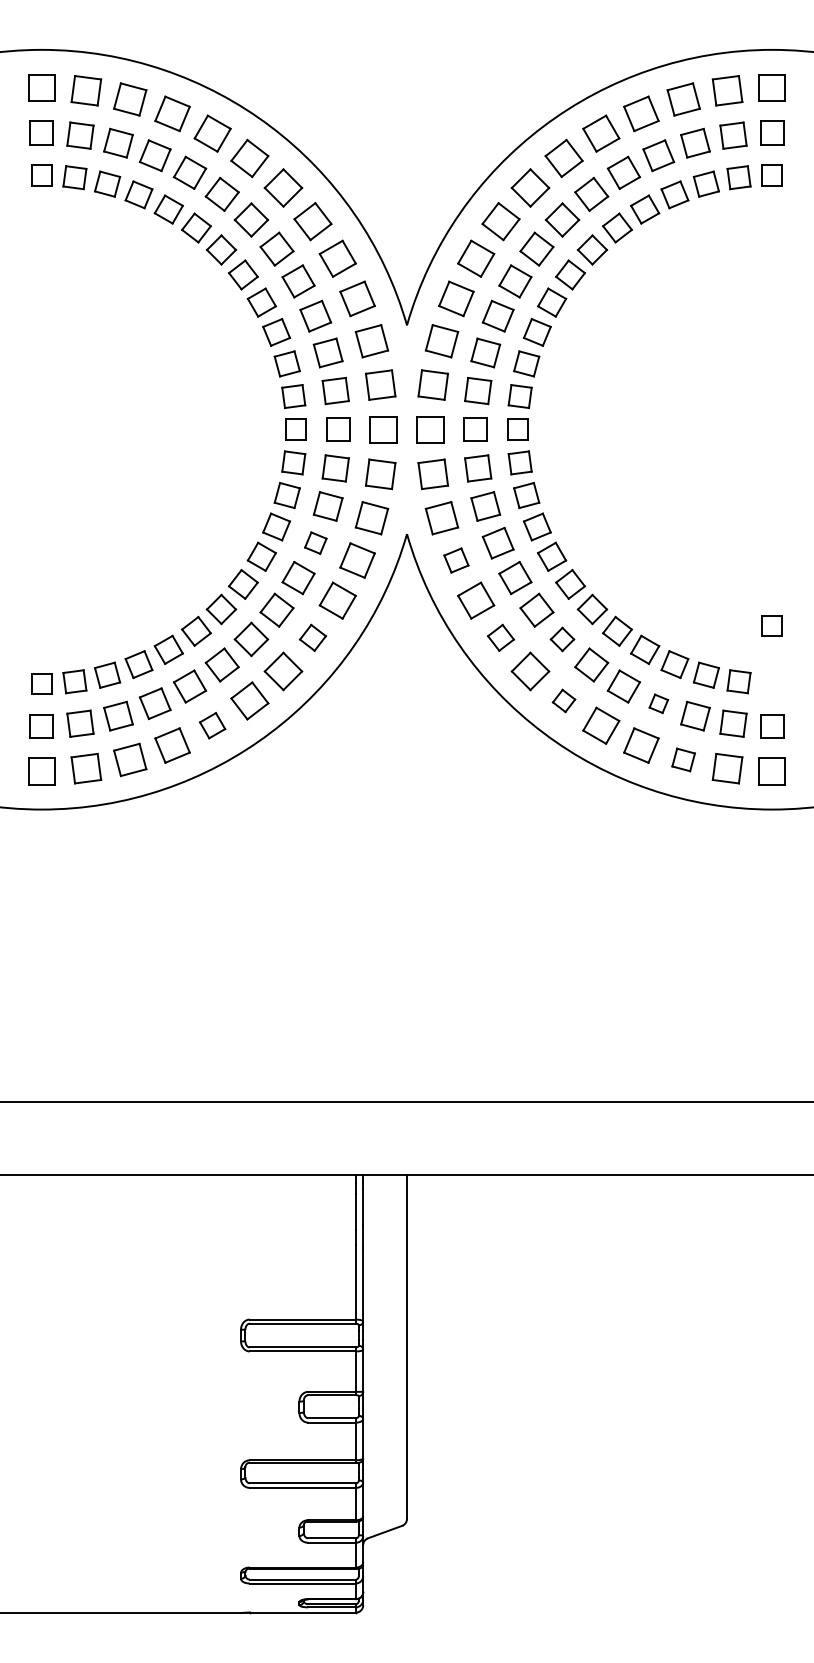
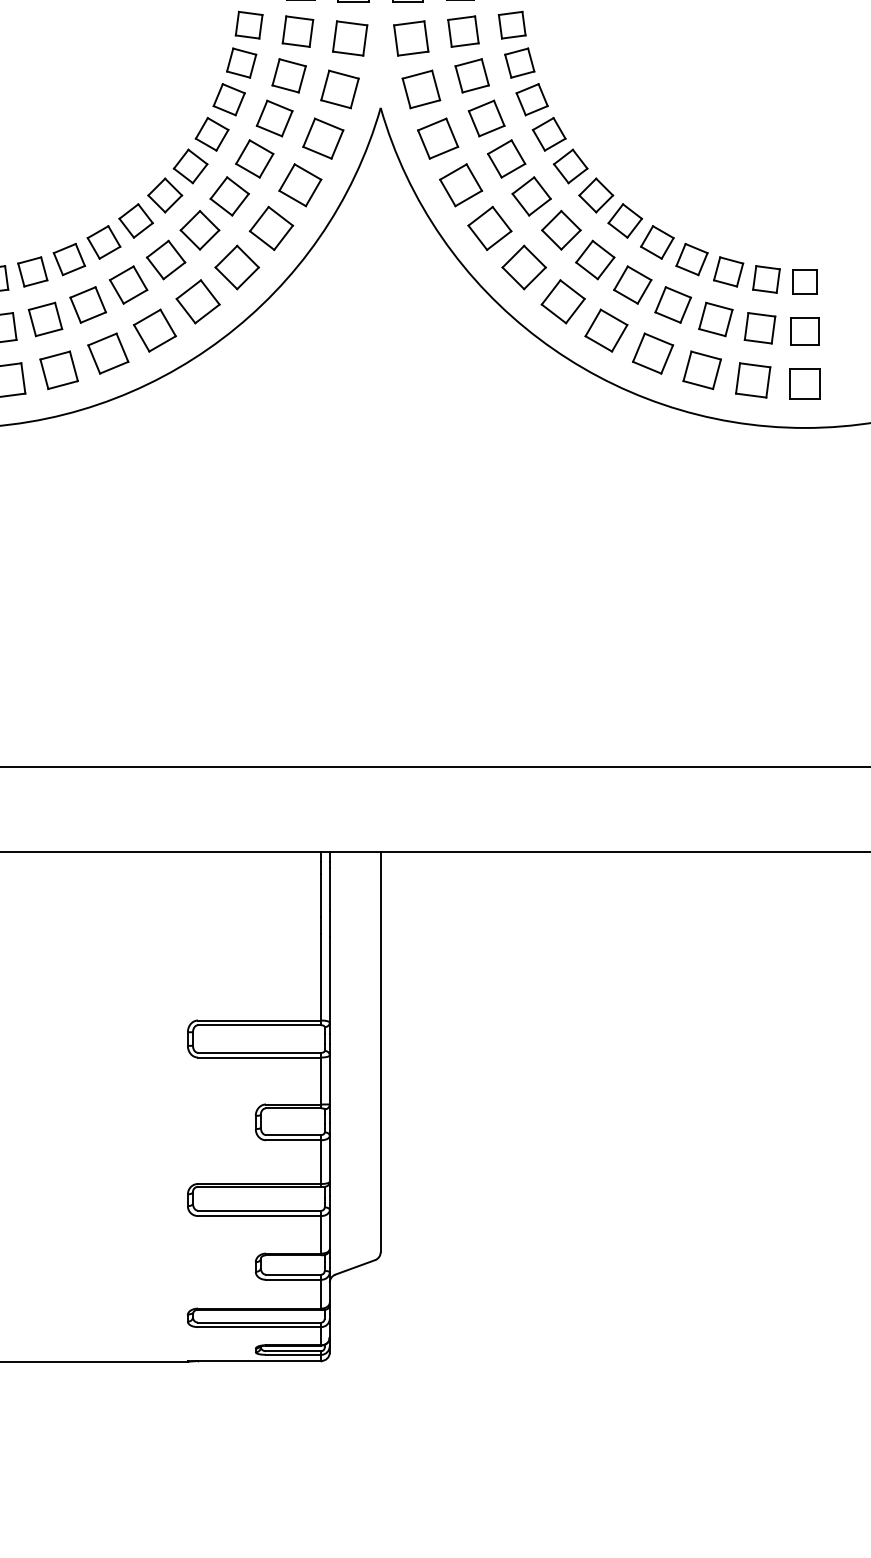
part: (315, 542) -> (274, 117), size x1.43
part: (456, 560) -> (438, 138), size x1.43
part: (771, 625) -> (804, 281), moved
part: (312, 637) -> (270, 228), size x1.43
part: (500, 637) -> (489, 228), size x1.43
part: (562, 639) -> (561, 230), size x1.43
part: (563, 700) -> (562, 301), size x1.67
part: (658, 703) -> (672, 304), size x1.67
part: (212, 725) -> (154, 330), size x1.43
part: (683, 759) -> (701, 369), size x1.43

